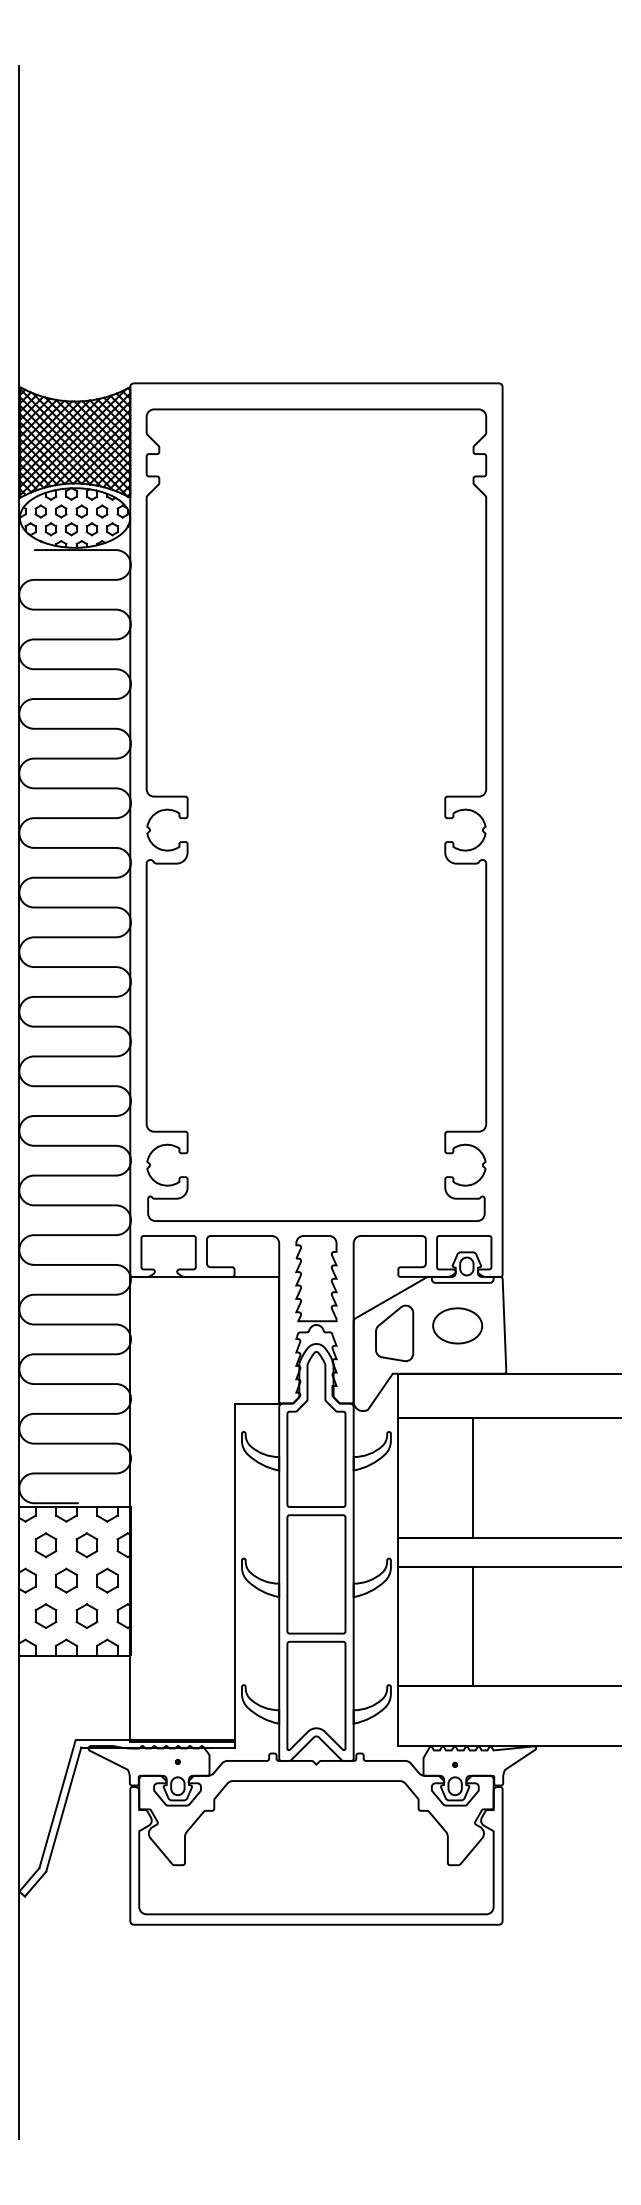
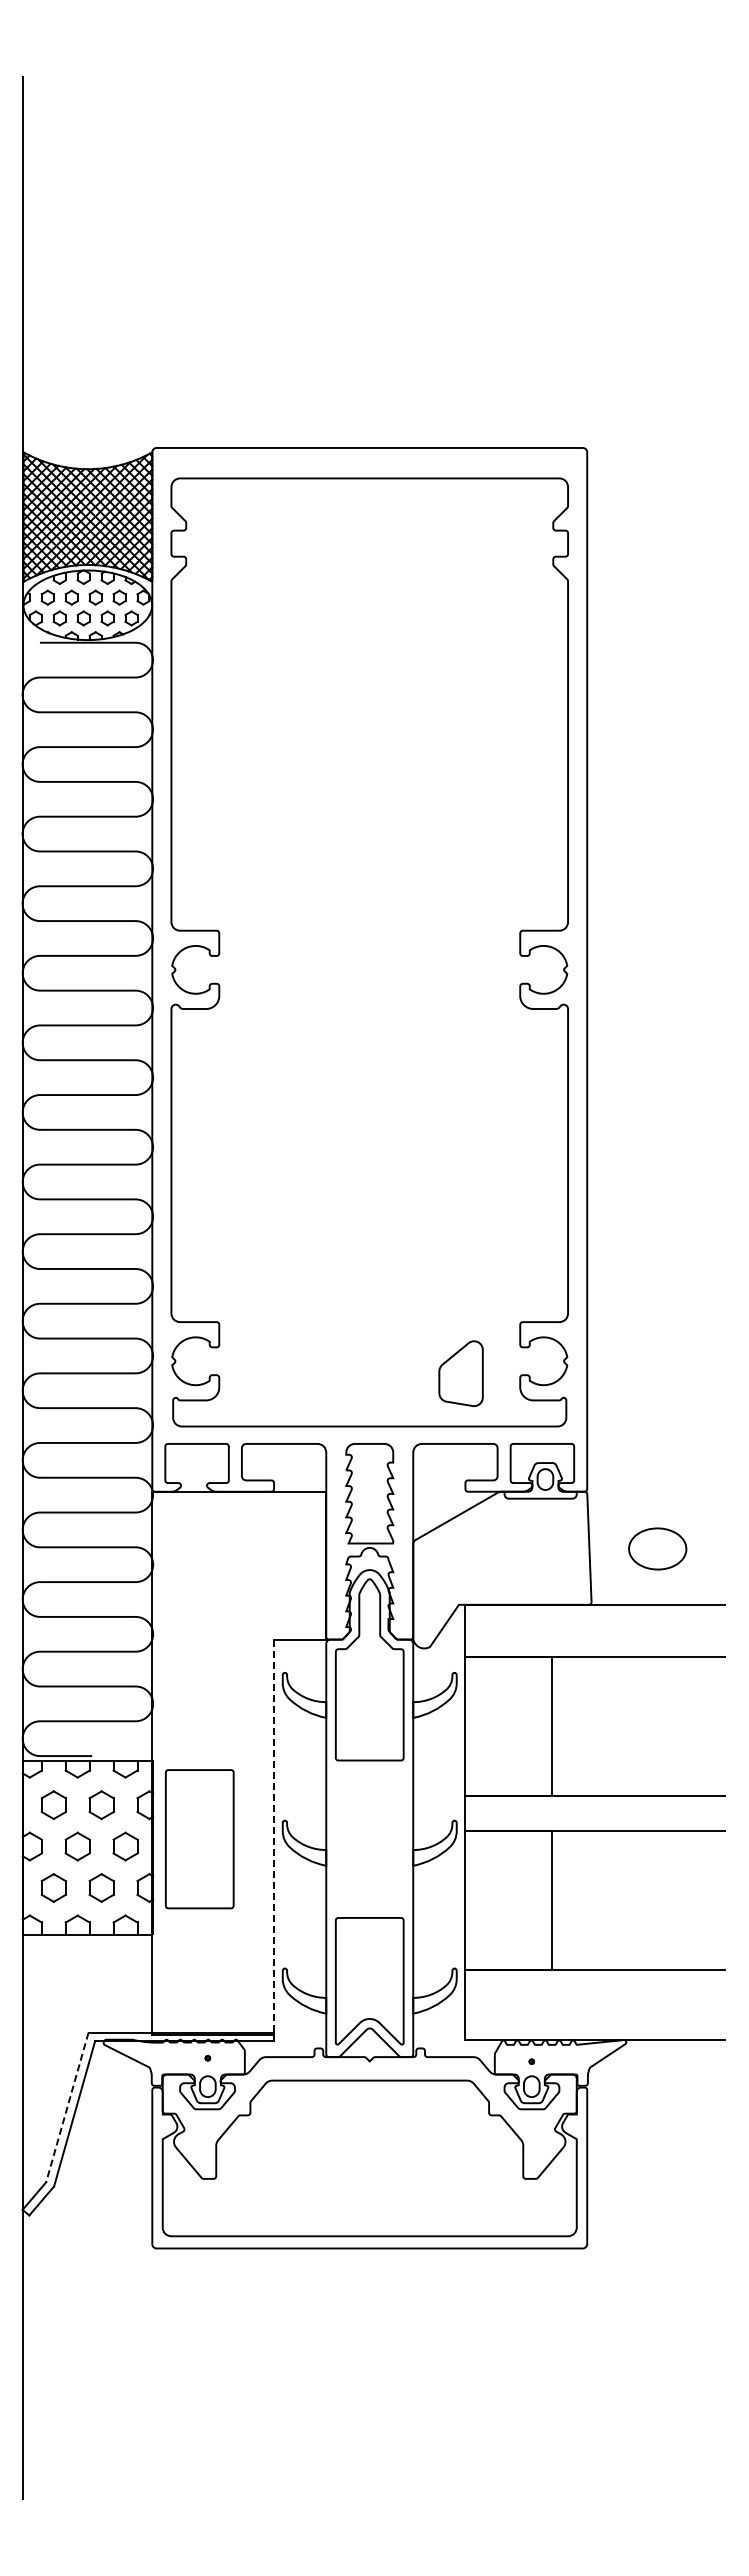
part: (457, 1325) -> (657, 1548), moved
part: (394, 1333) -> (460, 1373), moved
line: (234, 1572) -> (274, 1837), solid -> dashed
part: (316, 1574) -> (199, 1839), moved
line: (57, 1804) -> (67, 2107), solid -> dashed

